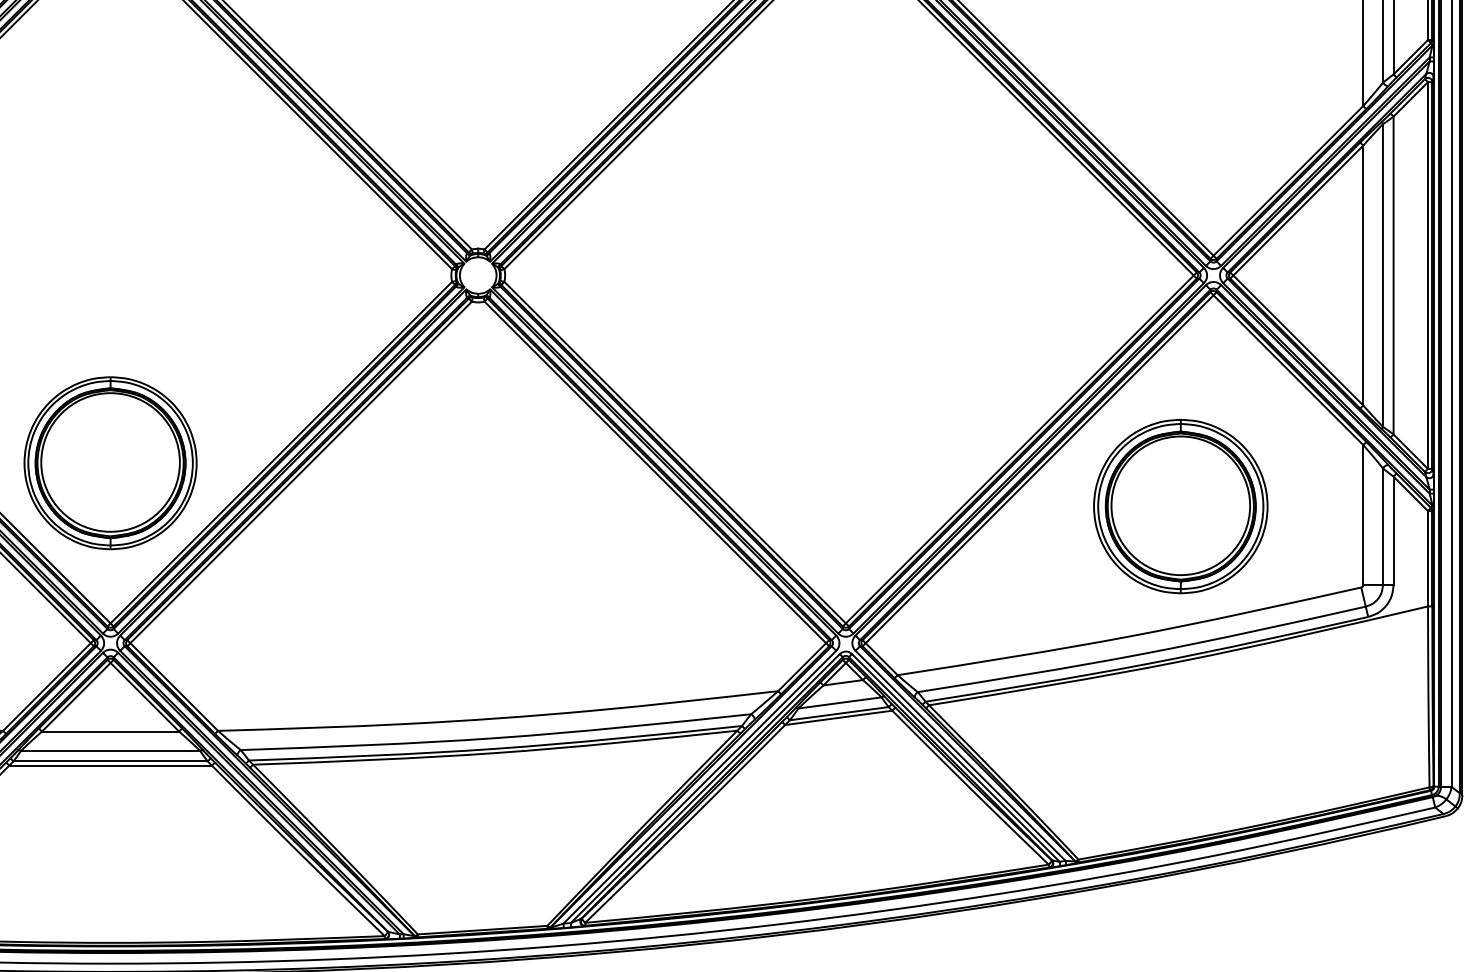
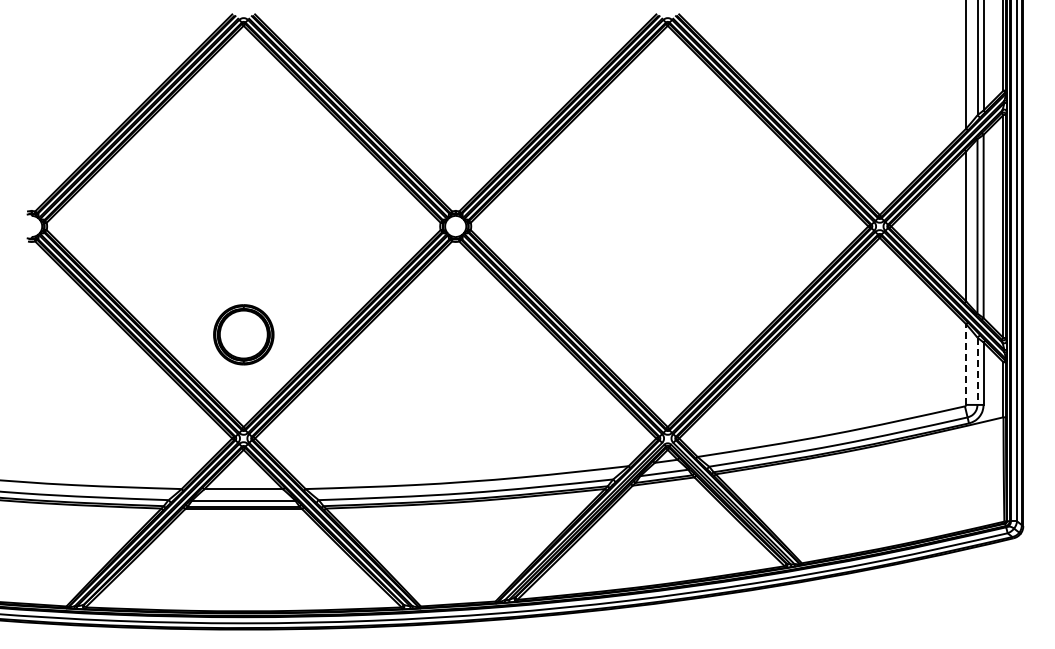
part: (110, 462) -> (243, 334), size x0.6
part: (1180, 506) -> (860, 359), removed
line: (1363, 514) -> (966, 364), solid -> dashed
line: (1382, 527) -> (977, 371), solid -> dashed

